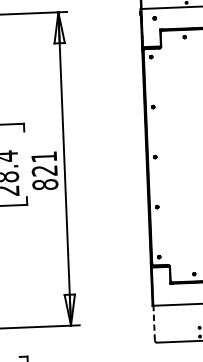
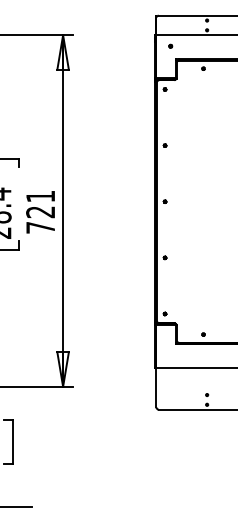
text: (45, 184) -> (40, 227), 821 -> 721
line: (154, 322) -> (156, 387), dashed -> solid

